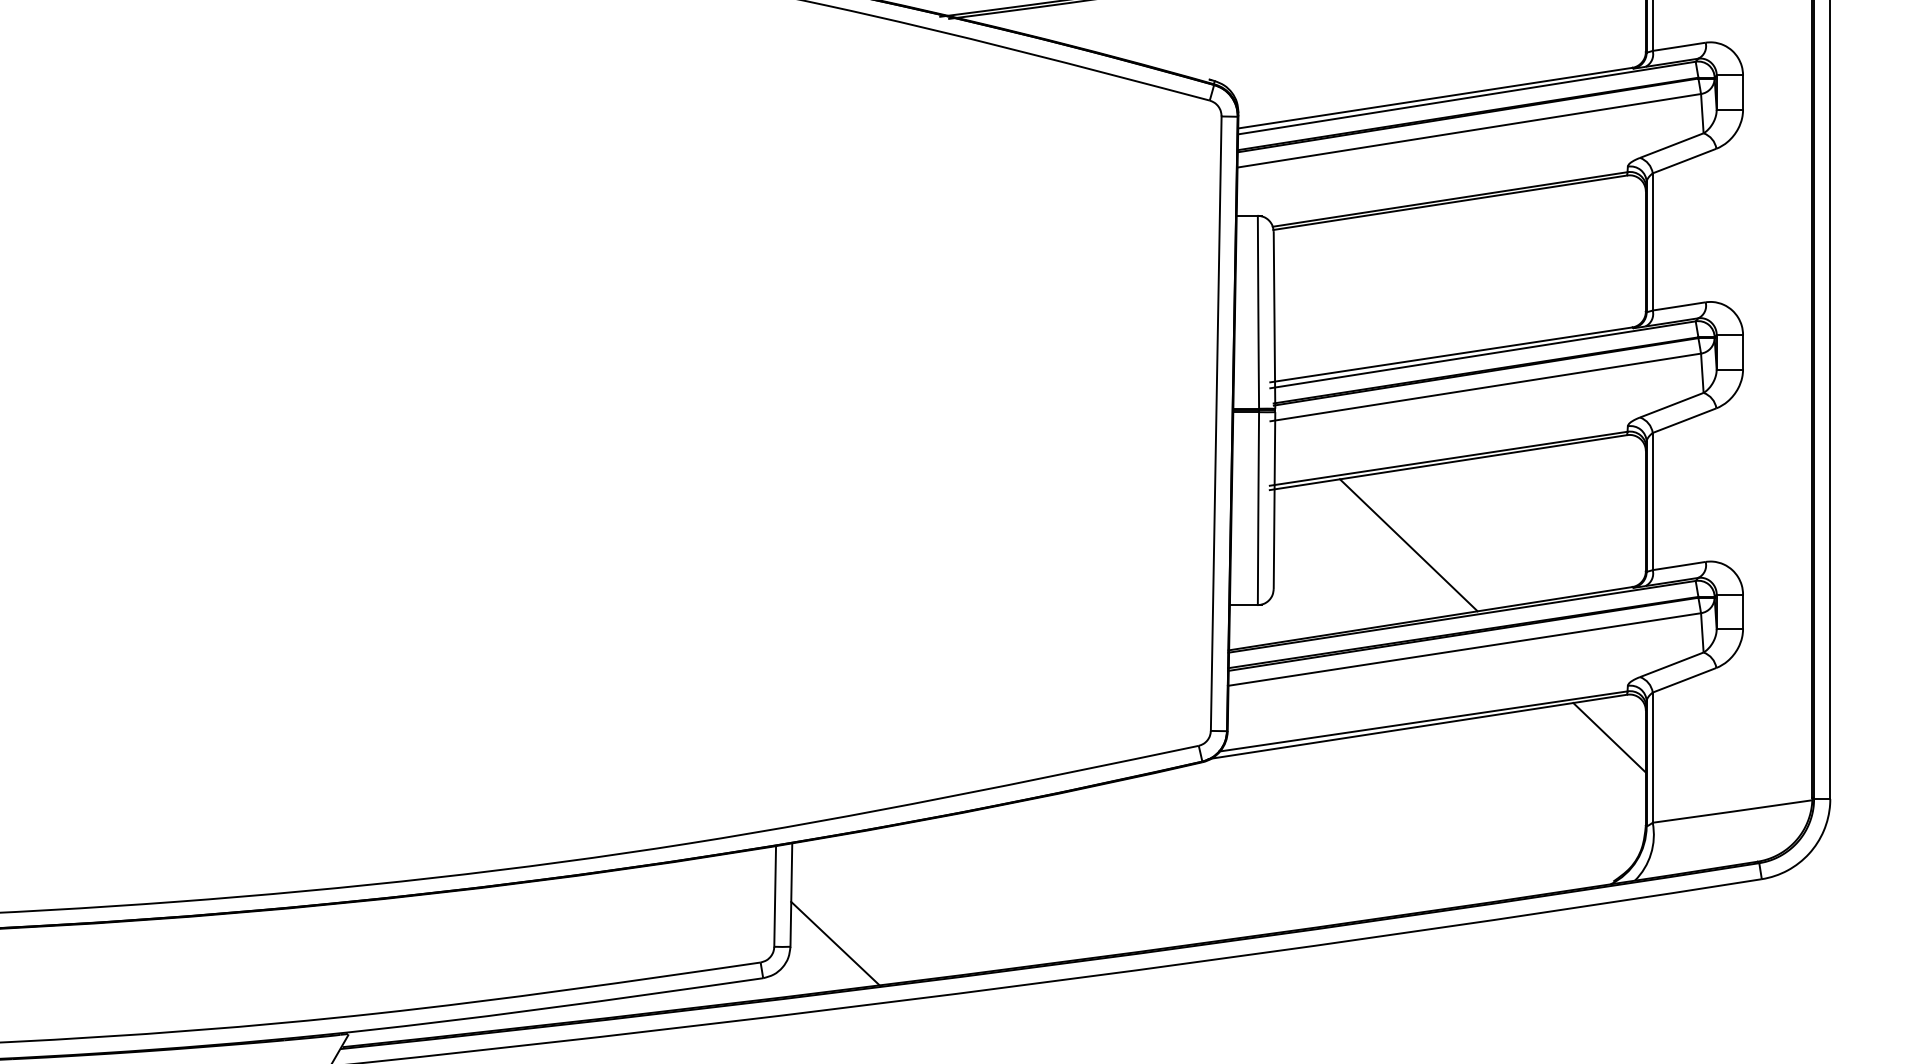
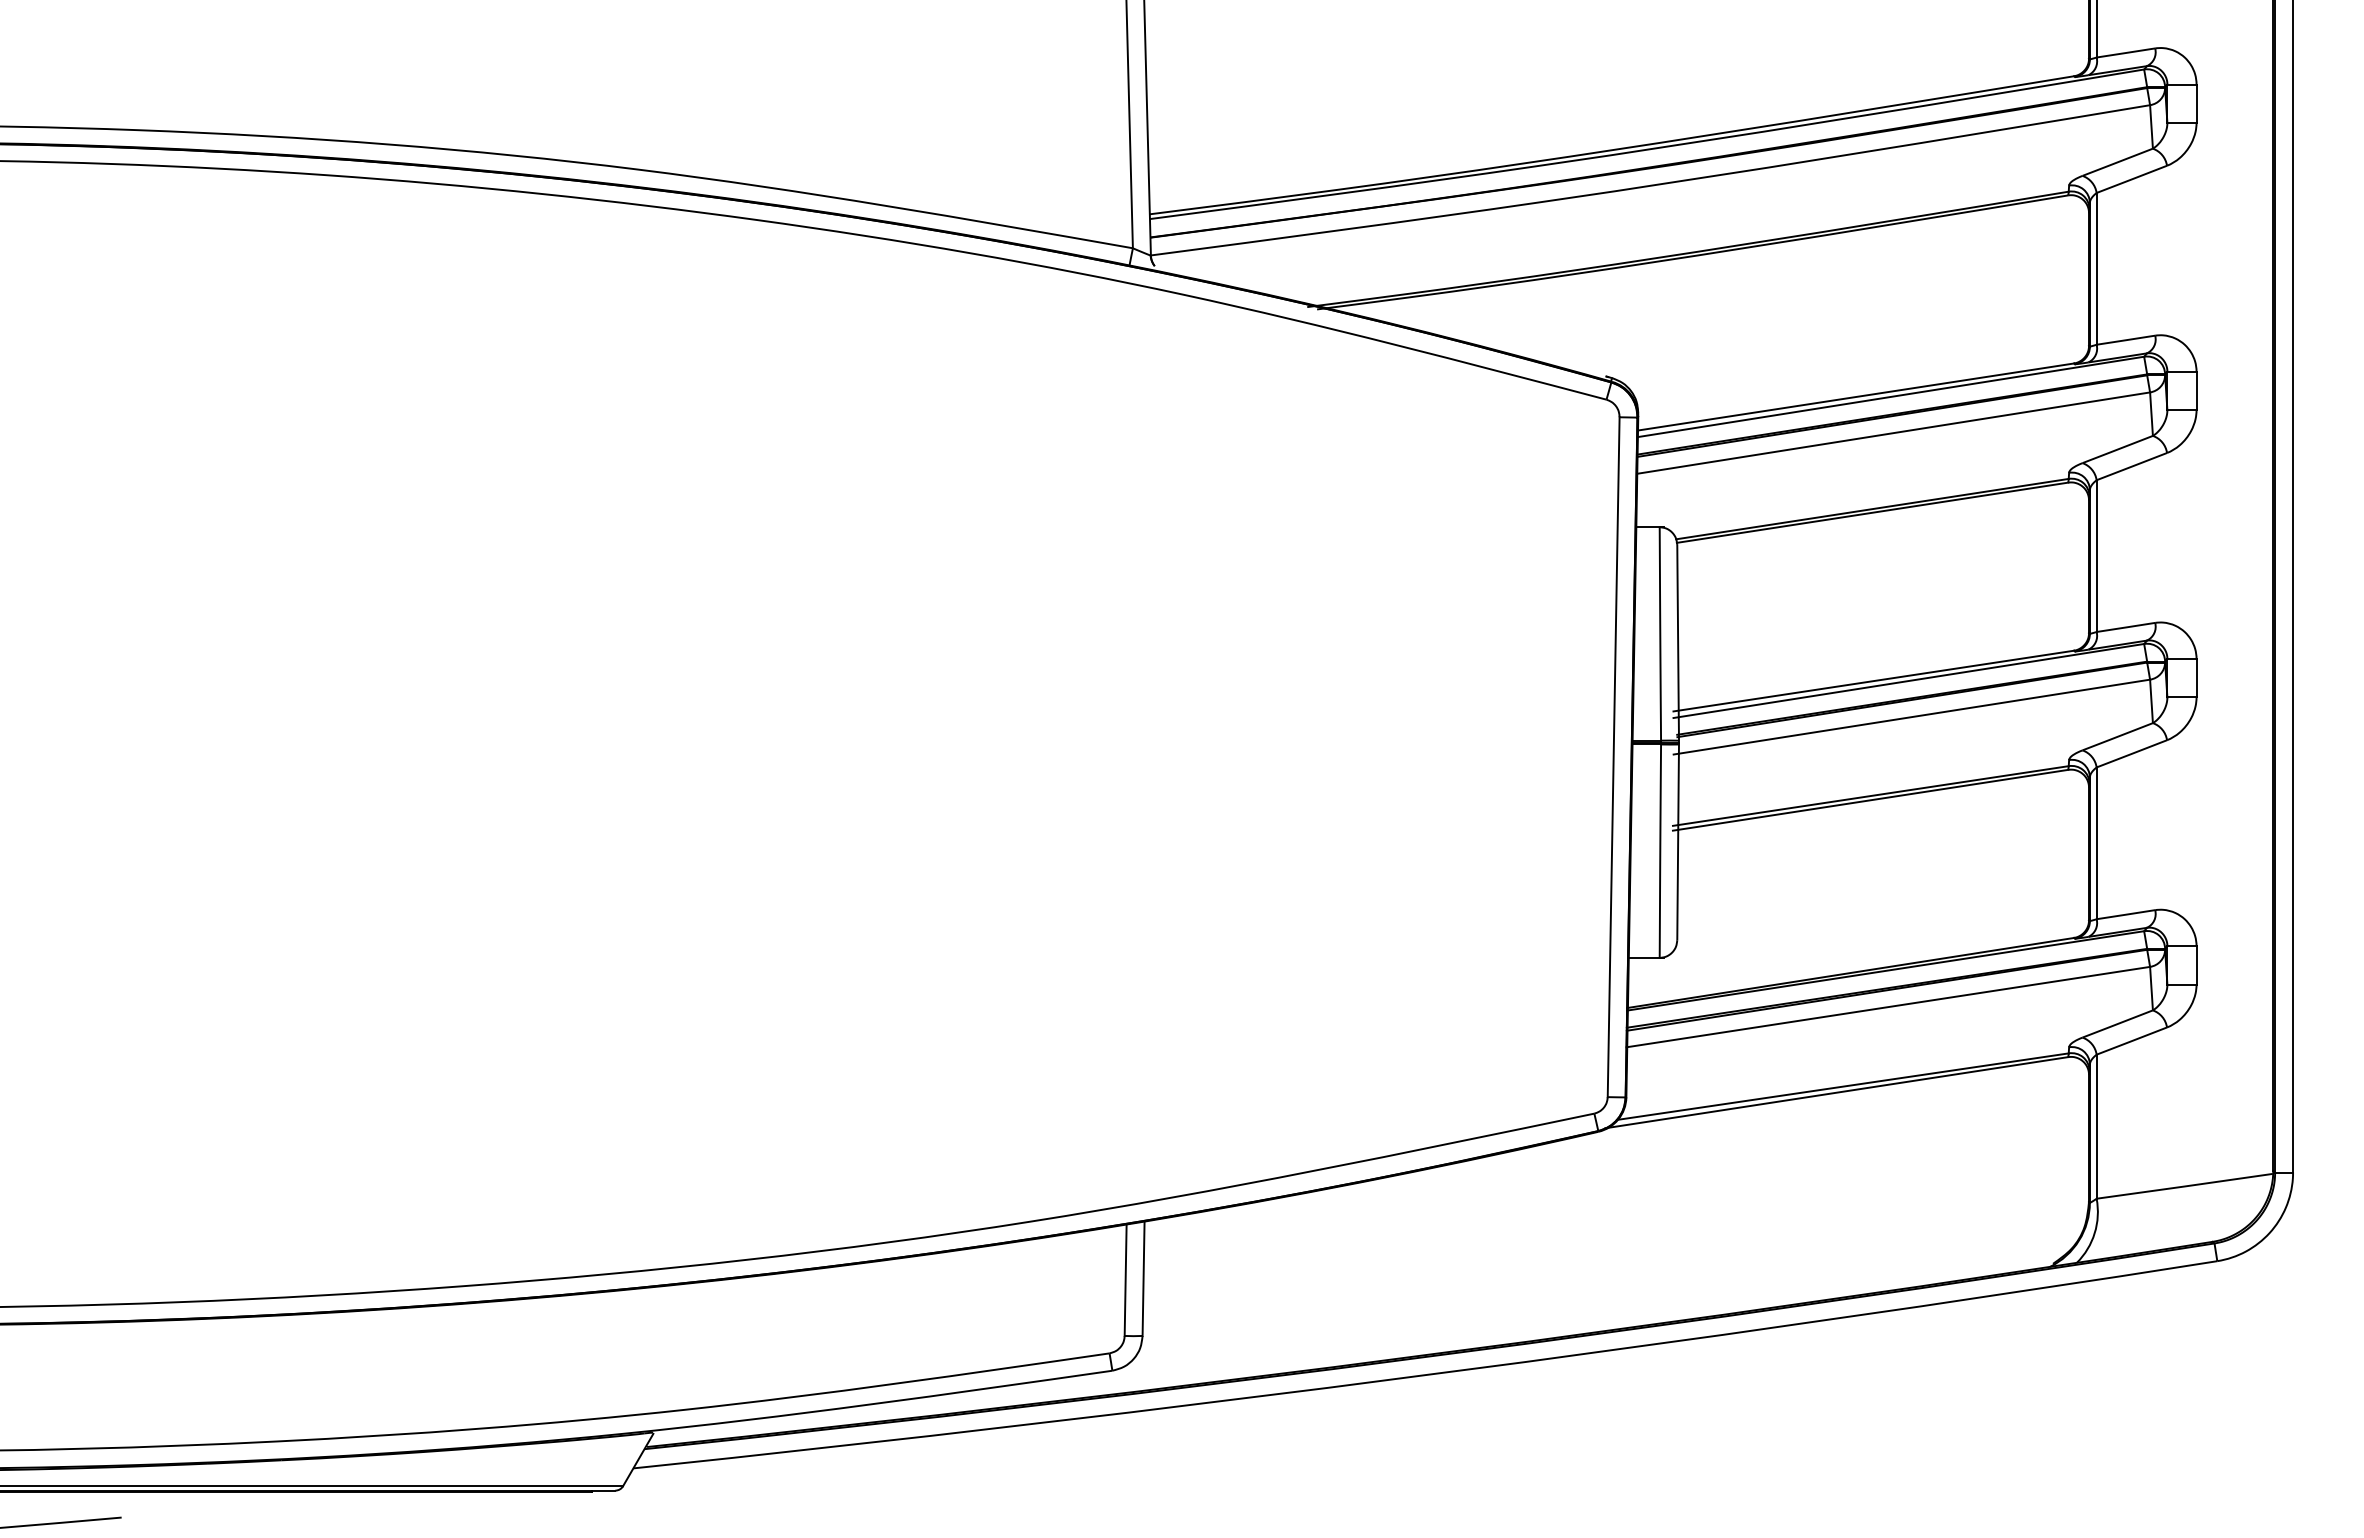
line: (1408, 545) -> (1826, 891), removed
line: (1609, 737) -> (2048, 1104), removed
line: (835, 943) -> (1192, 1332), removed

